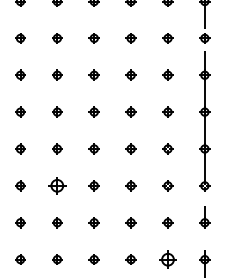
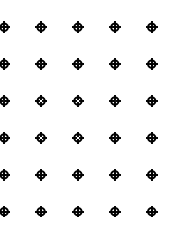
part: (57, 185) -> (41, 137), size x0.62
part: (167, 259) -> (151, 211), size x0.62

